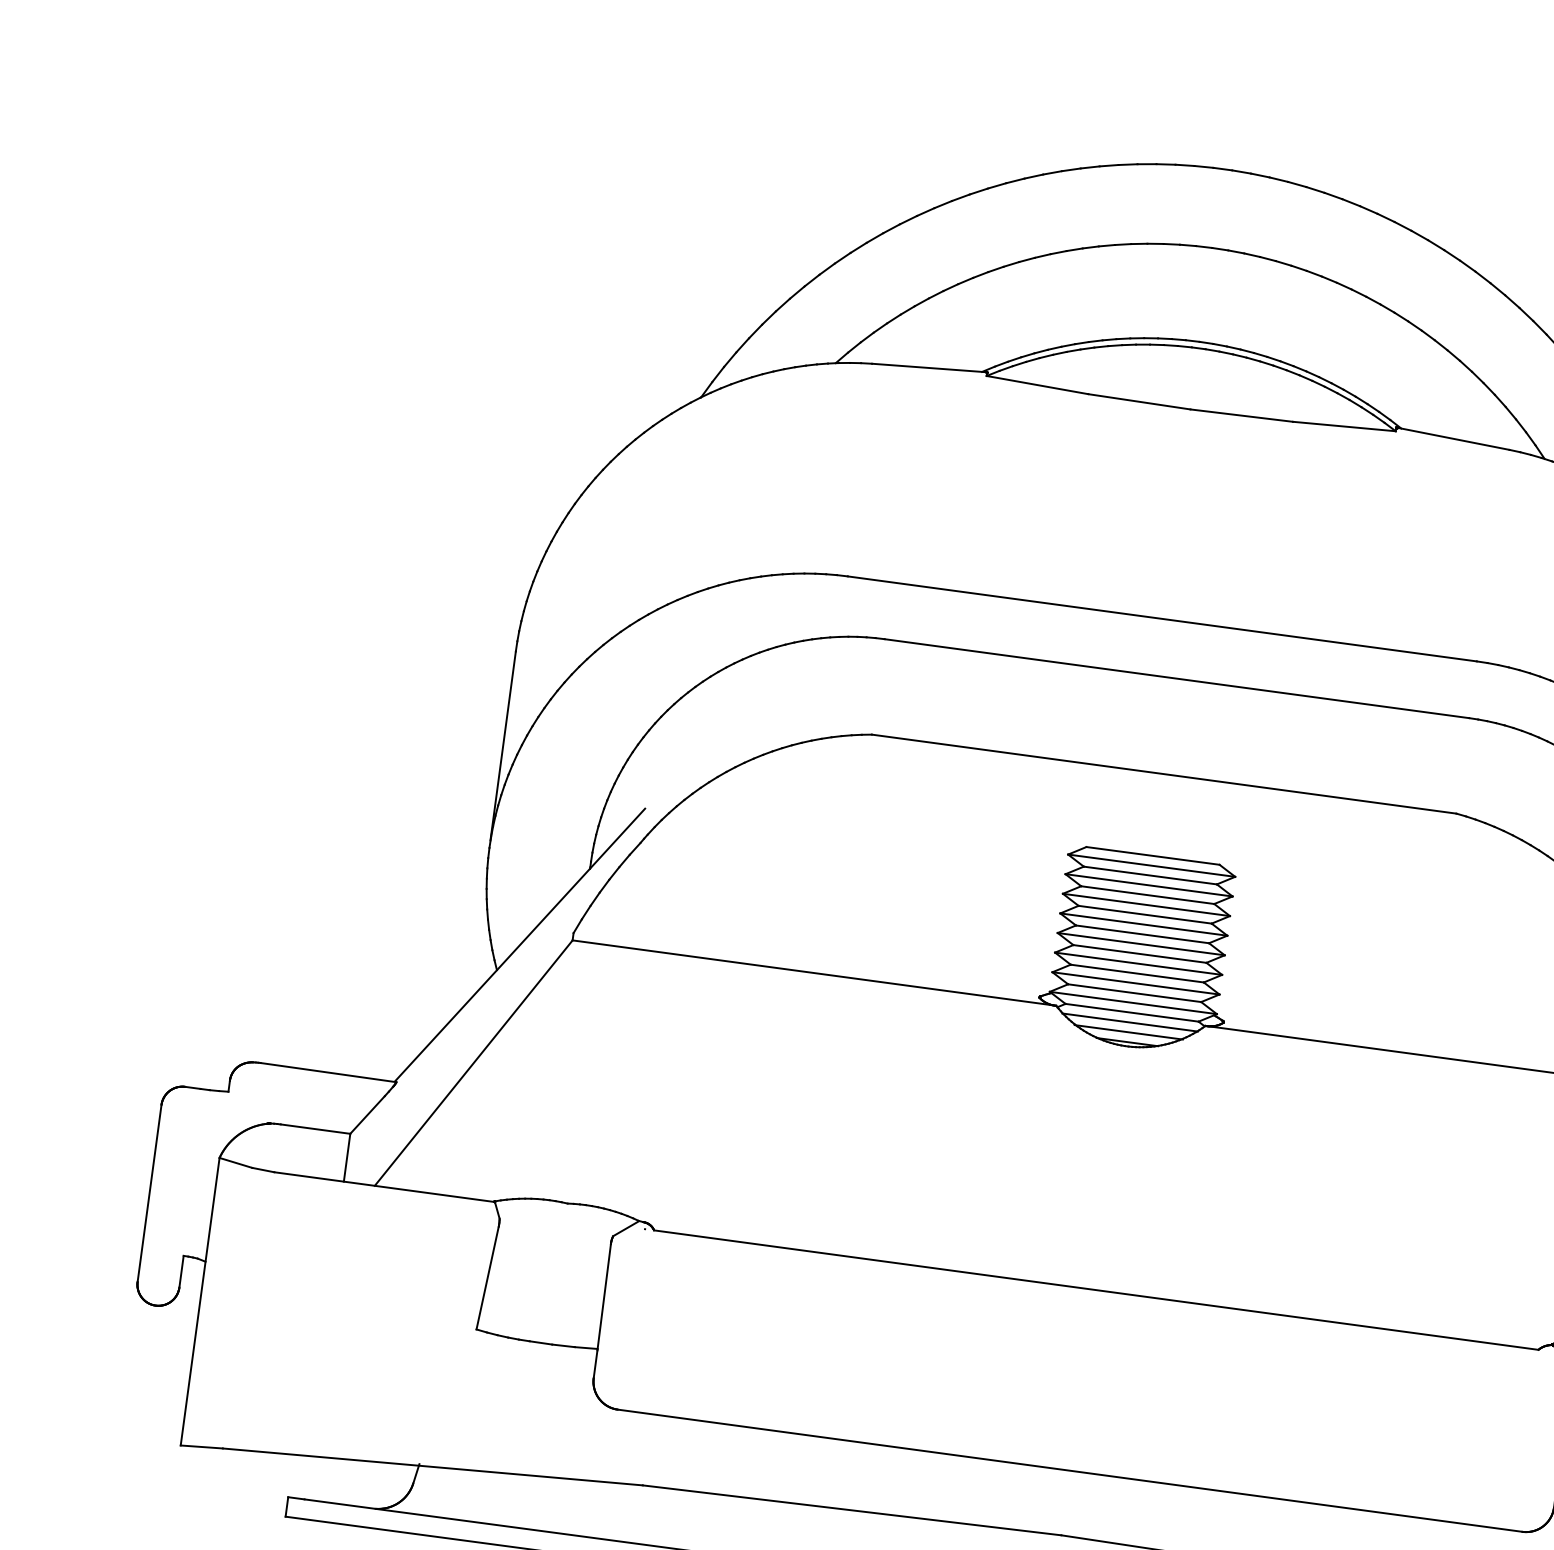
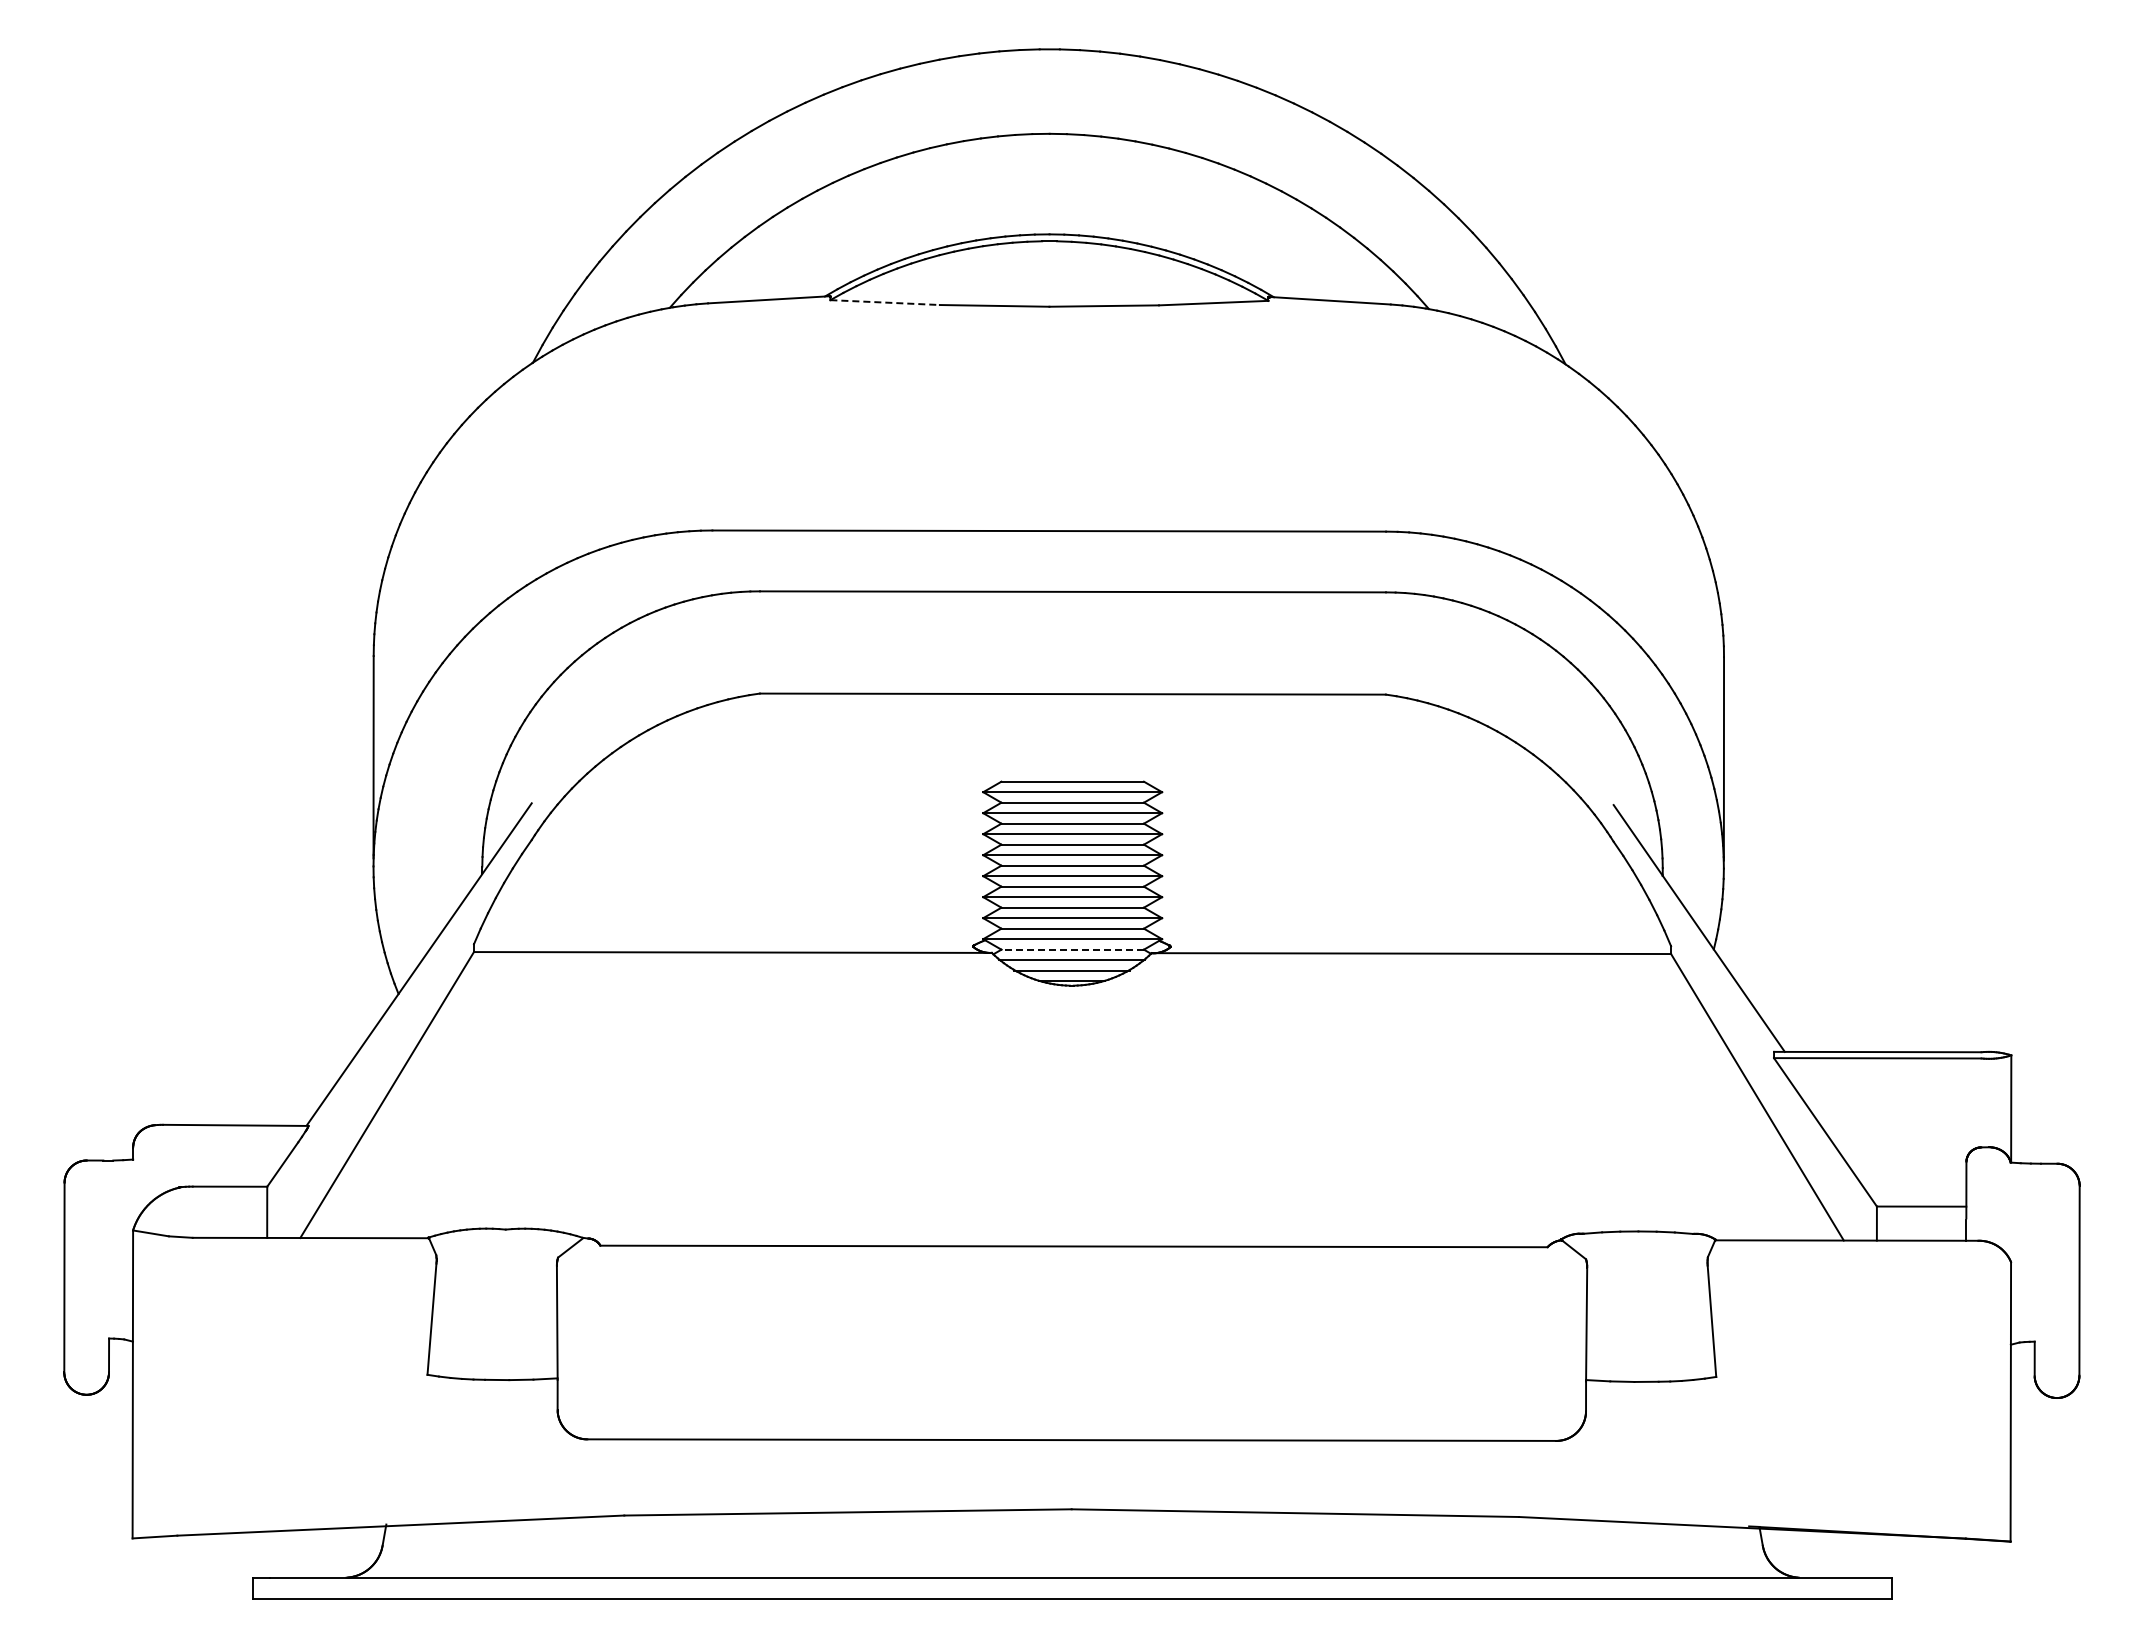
line: (1037, 385) -> (885, 302), solid -> dashed
line: (1131, 1012) -> (1072, 949), solid -> dashed

